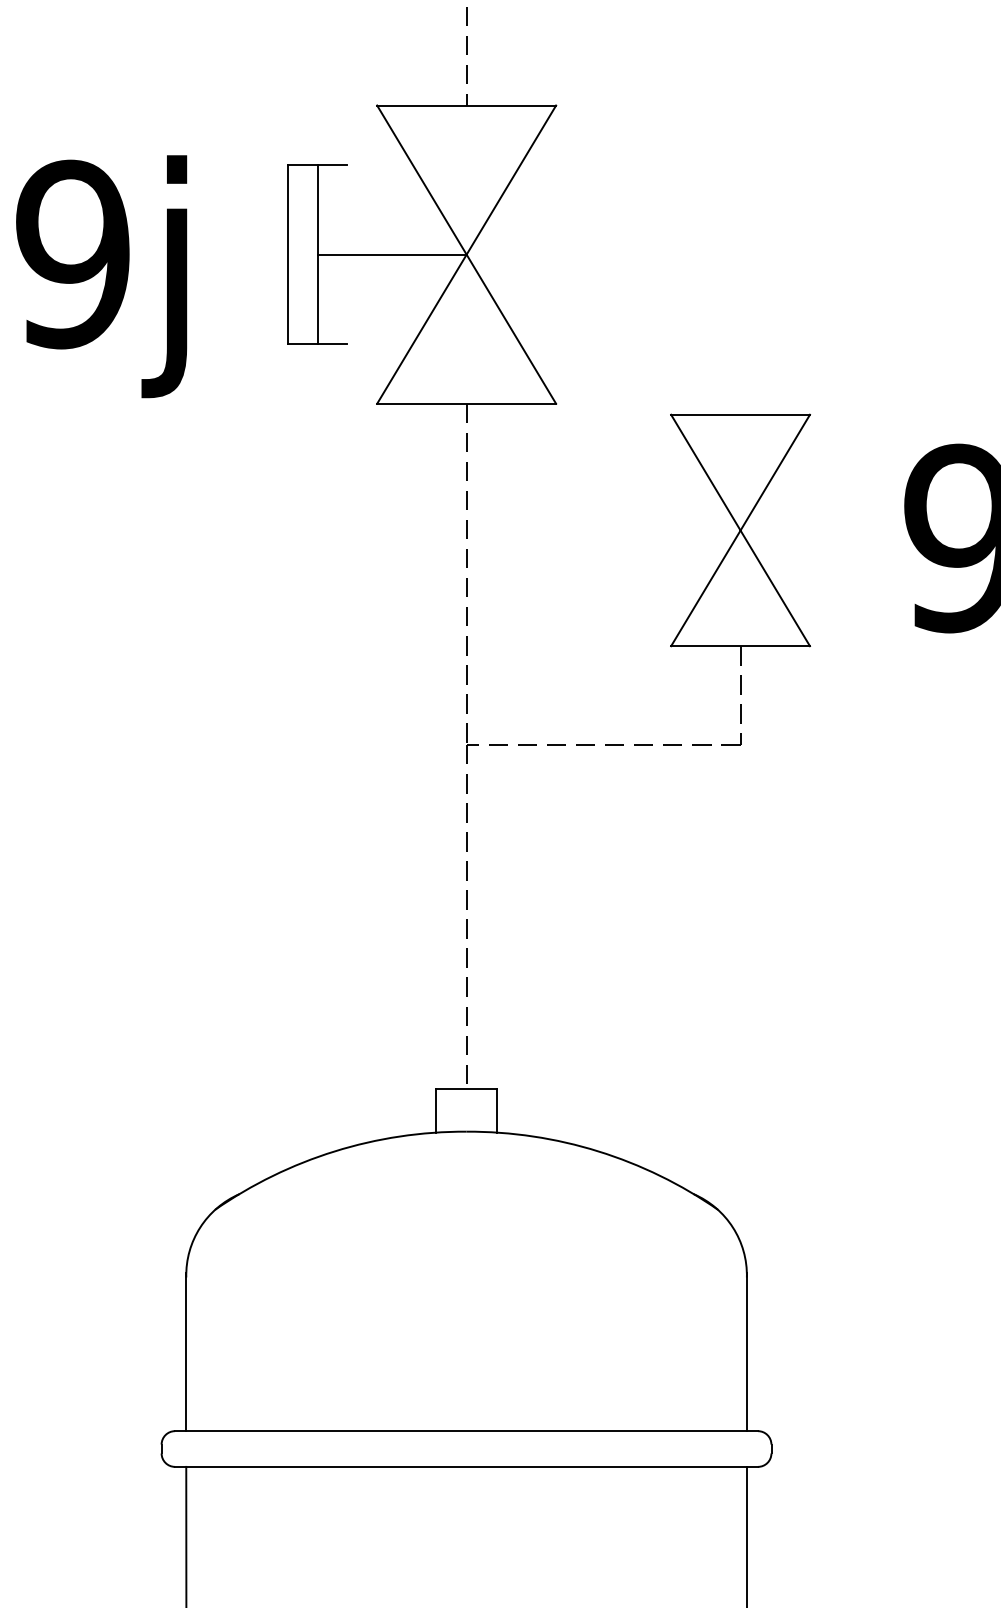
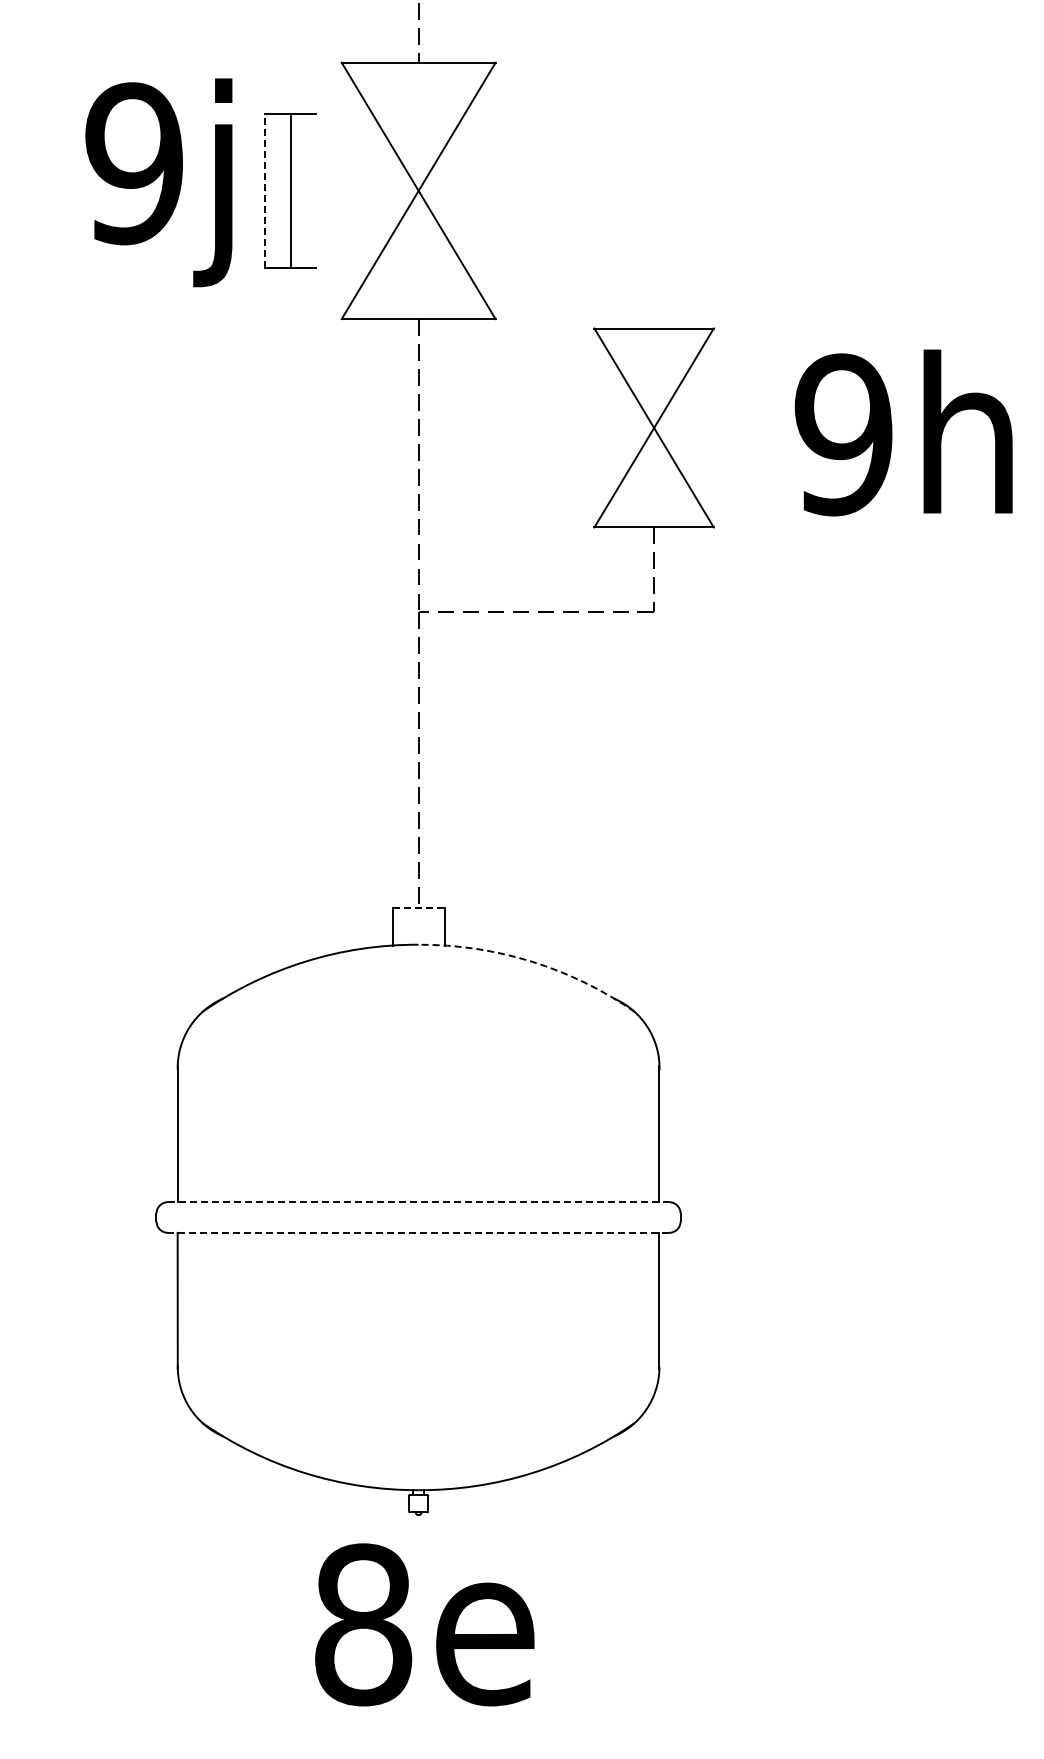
line: (287, 254) -> (264, 190), solid -> dashed
line: (391, 254) -> (354, 190), removed
text: (101, 276) -> (158, 182), moved
line: (466, 1089) -> (418, 908), solid -> dashed
arc: (597, 1151) -> (531, 961), solid -> dashed
line: (466, 1431) -> (418, 1202), solid -> dashed
line: (466, 1466) -> (418, 1232), solid -> dashed

